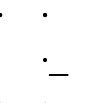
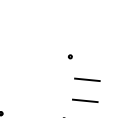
line: (58, 89) -> (85, 100), added

